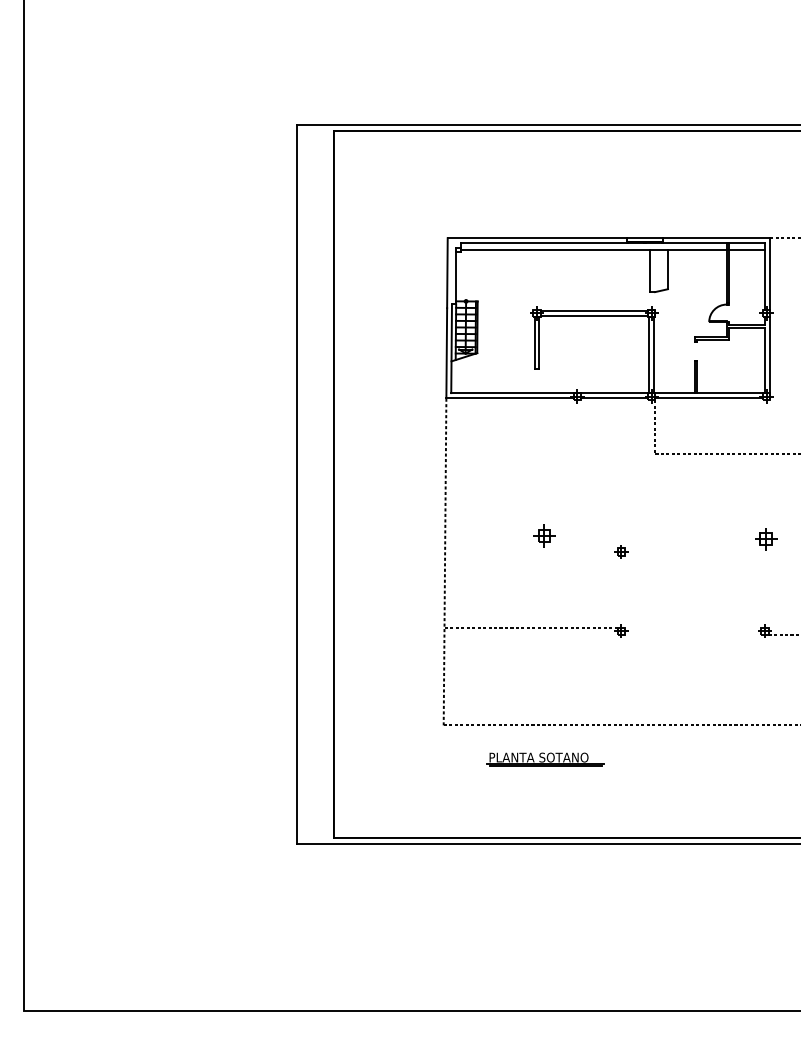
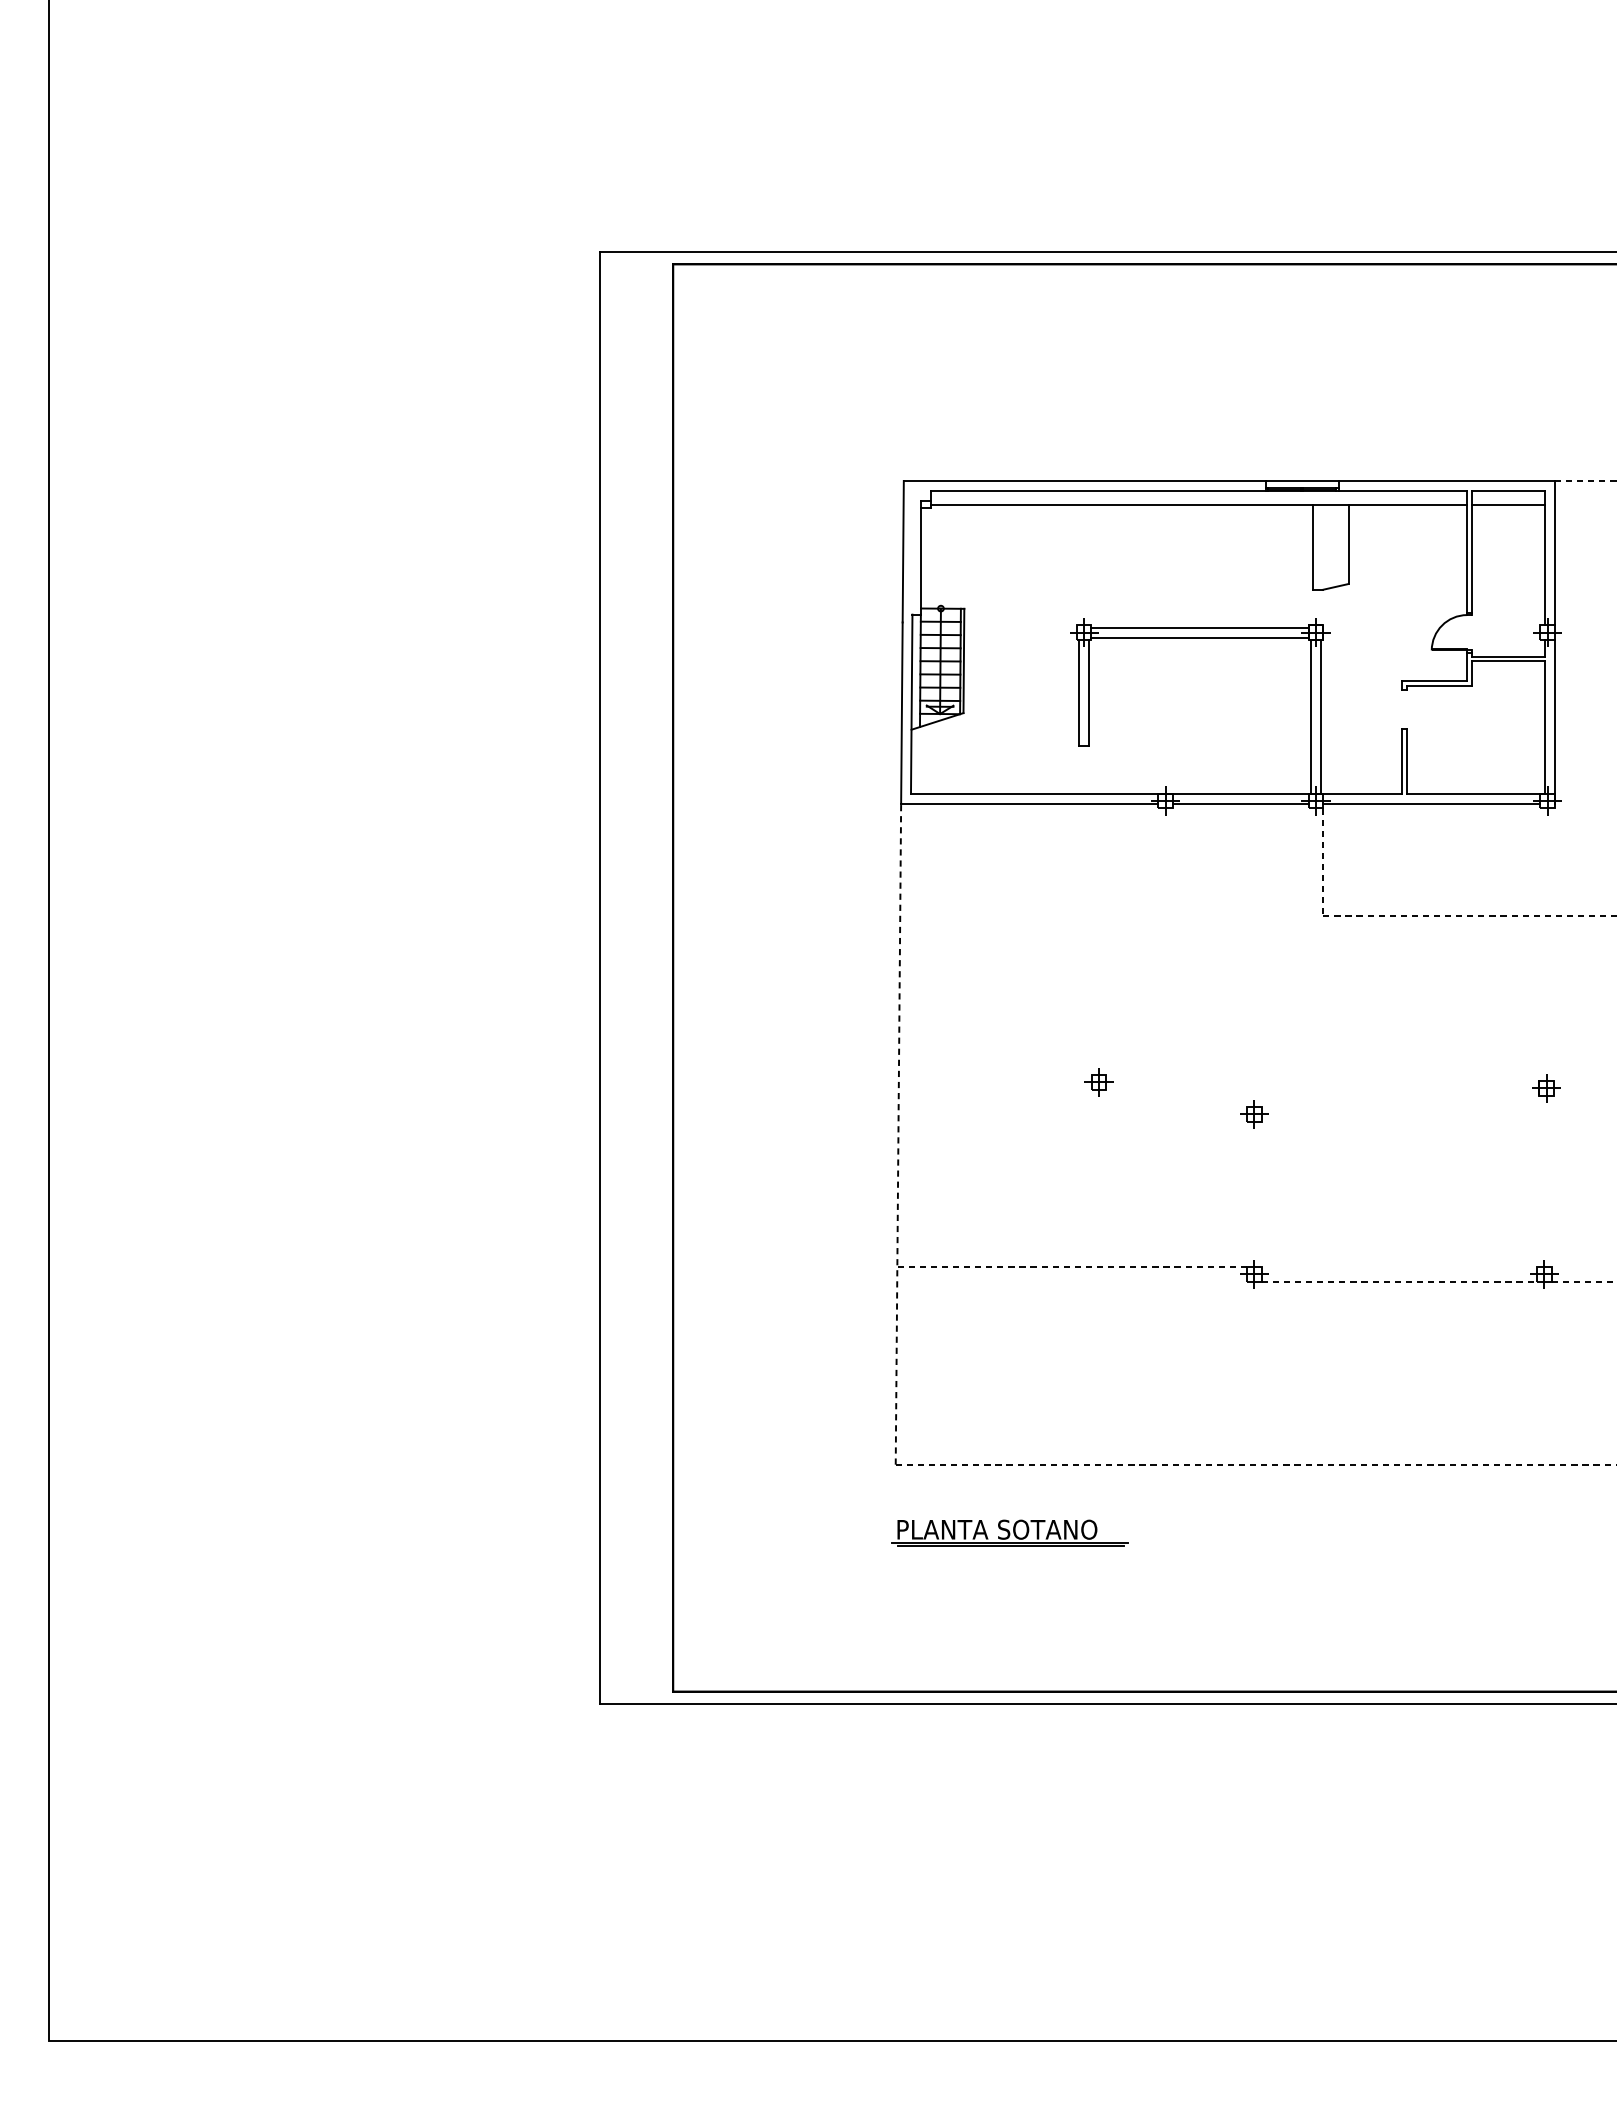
part: (544, 535) -> (1099, 1081), size x0.62
part: (765, 538) -> (1545, 1087), size x0.62
line: (692, 634) -> (1398, 1281), added
part: (545, 759) -> (1010, 1533), moved

